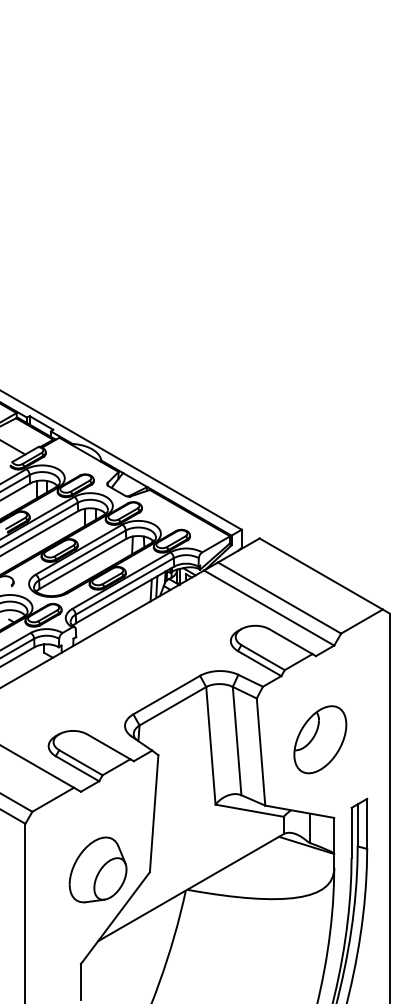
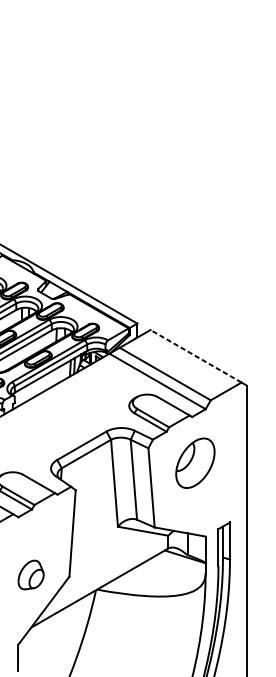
line: (320, 573) -> (195, 355), solid -> dashed
part: (320, 739) -> (195, 463), moved
part: (97, 869) -> (30, 574), size x0.6

